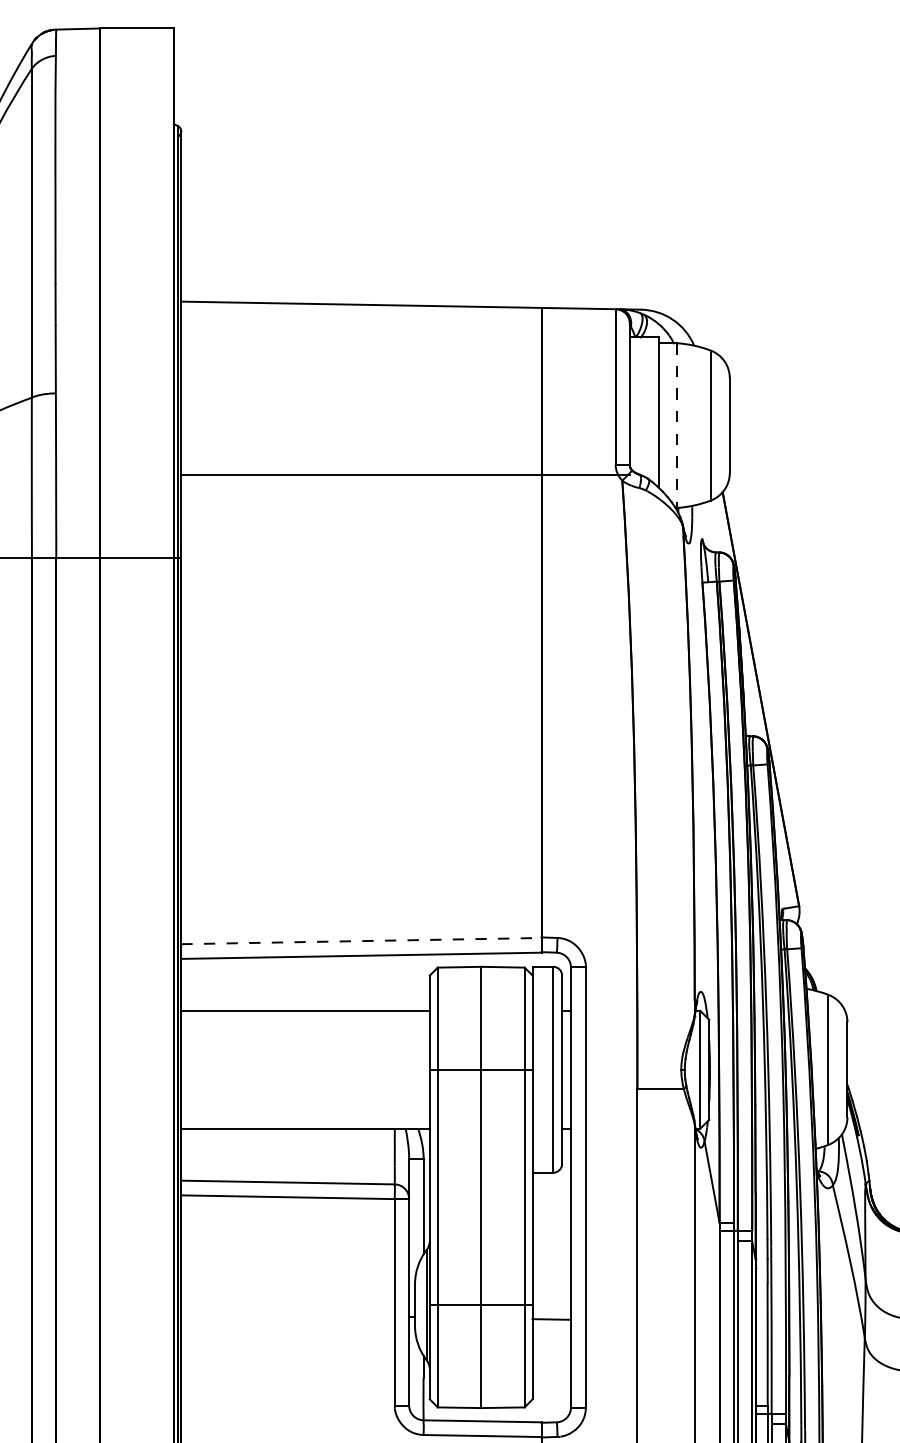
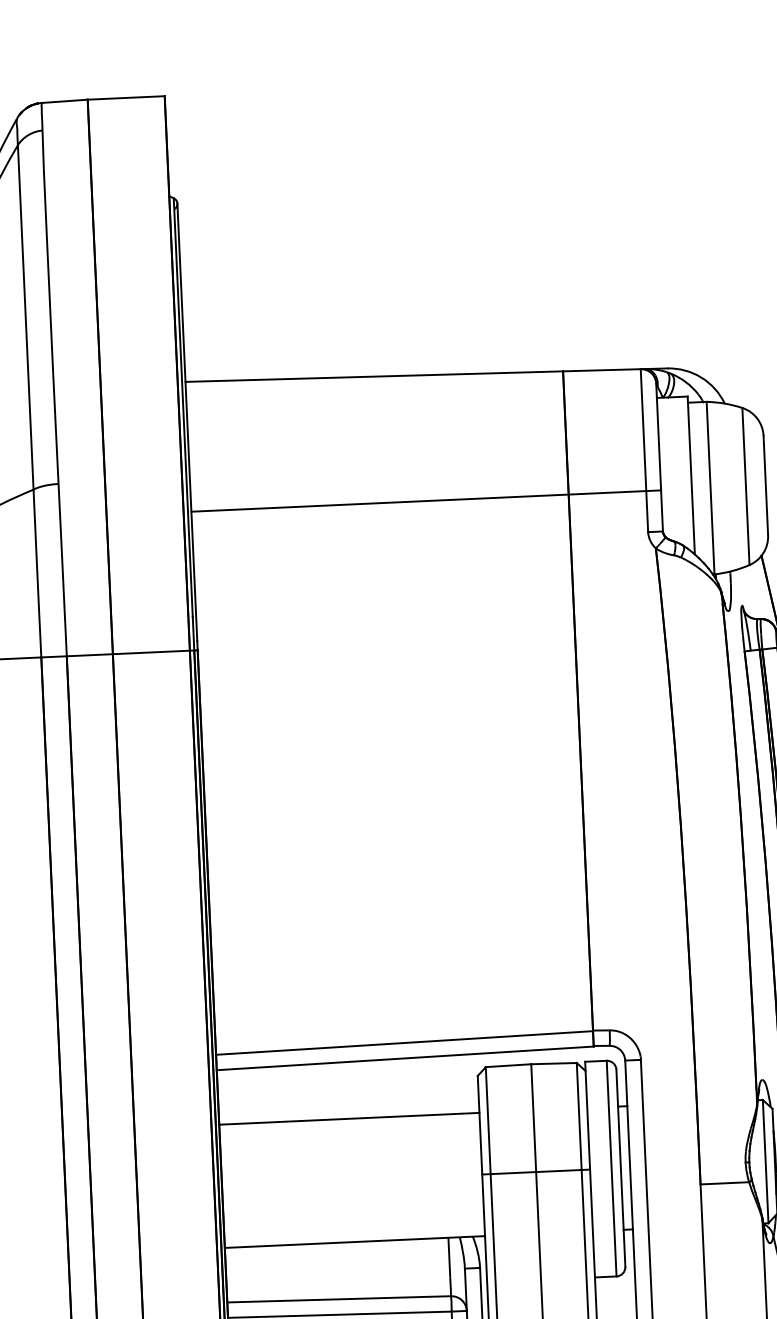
line: (677, 426) -> (711, 489), dashed -> solid
line: (405, 474) -> (426, 500), moved
line: (361, 941) -> (404, 1043), dashed -> solid

